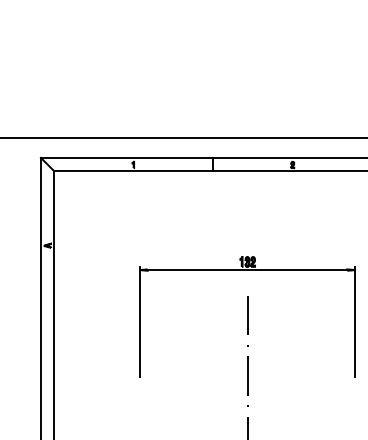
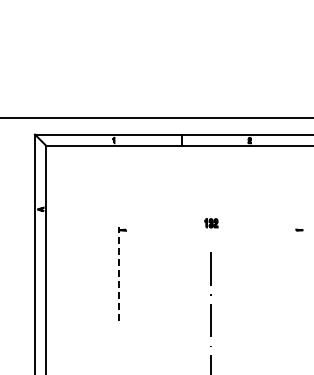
line: (247, 270) -> (211, 230), removed
line: (140, 321) -> (119, 274), solid -> dashed
line: (355, 321) -> (303, 274), removed

